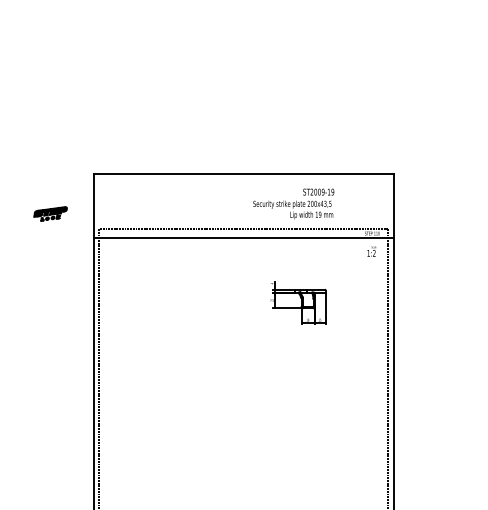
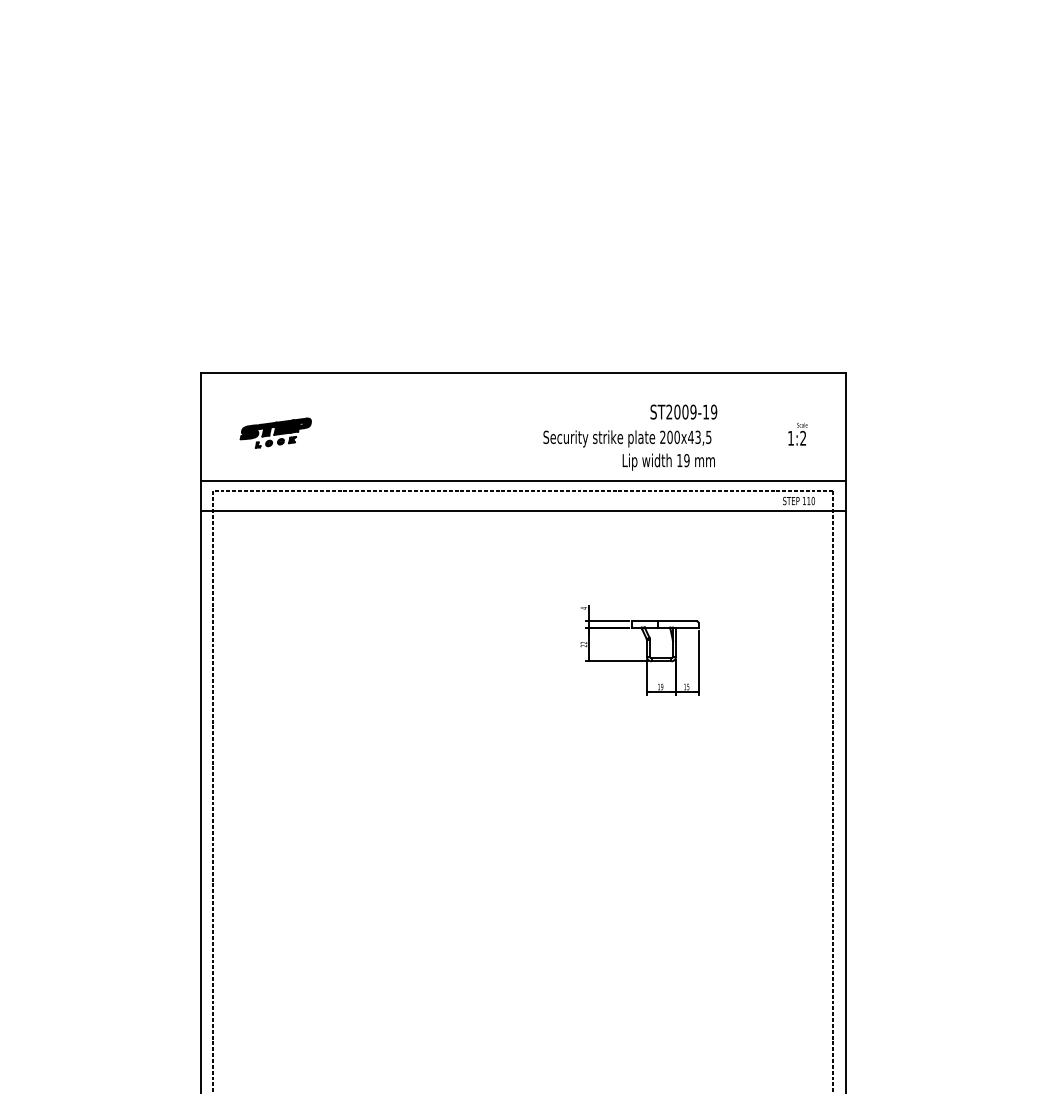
part: (50, 213) -> (275, 432), moved
line: (243, 224) -> (522, 481), added
text: (371, 251) -> (797, 434), moved

